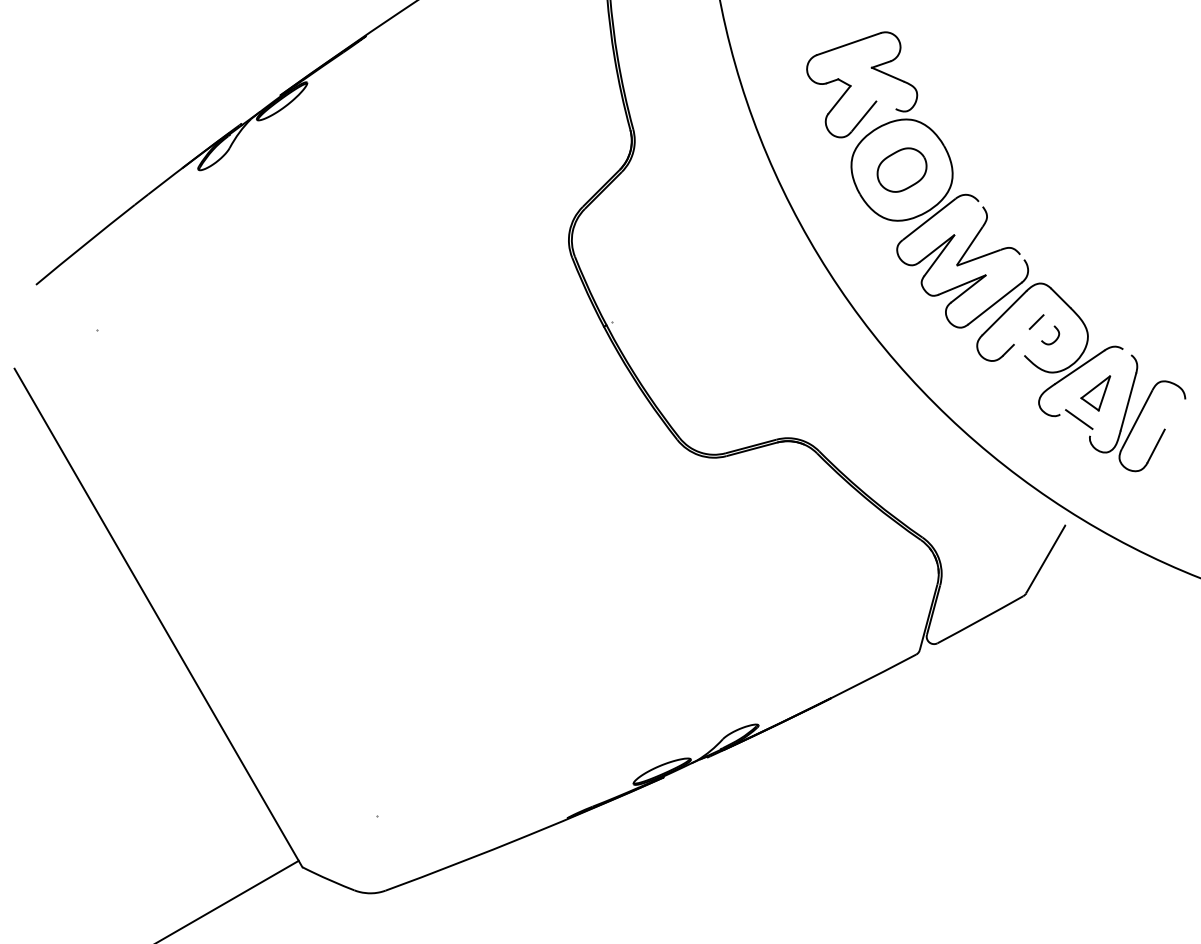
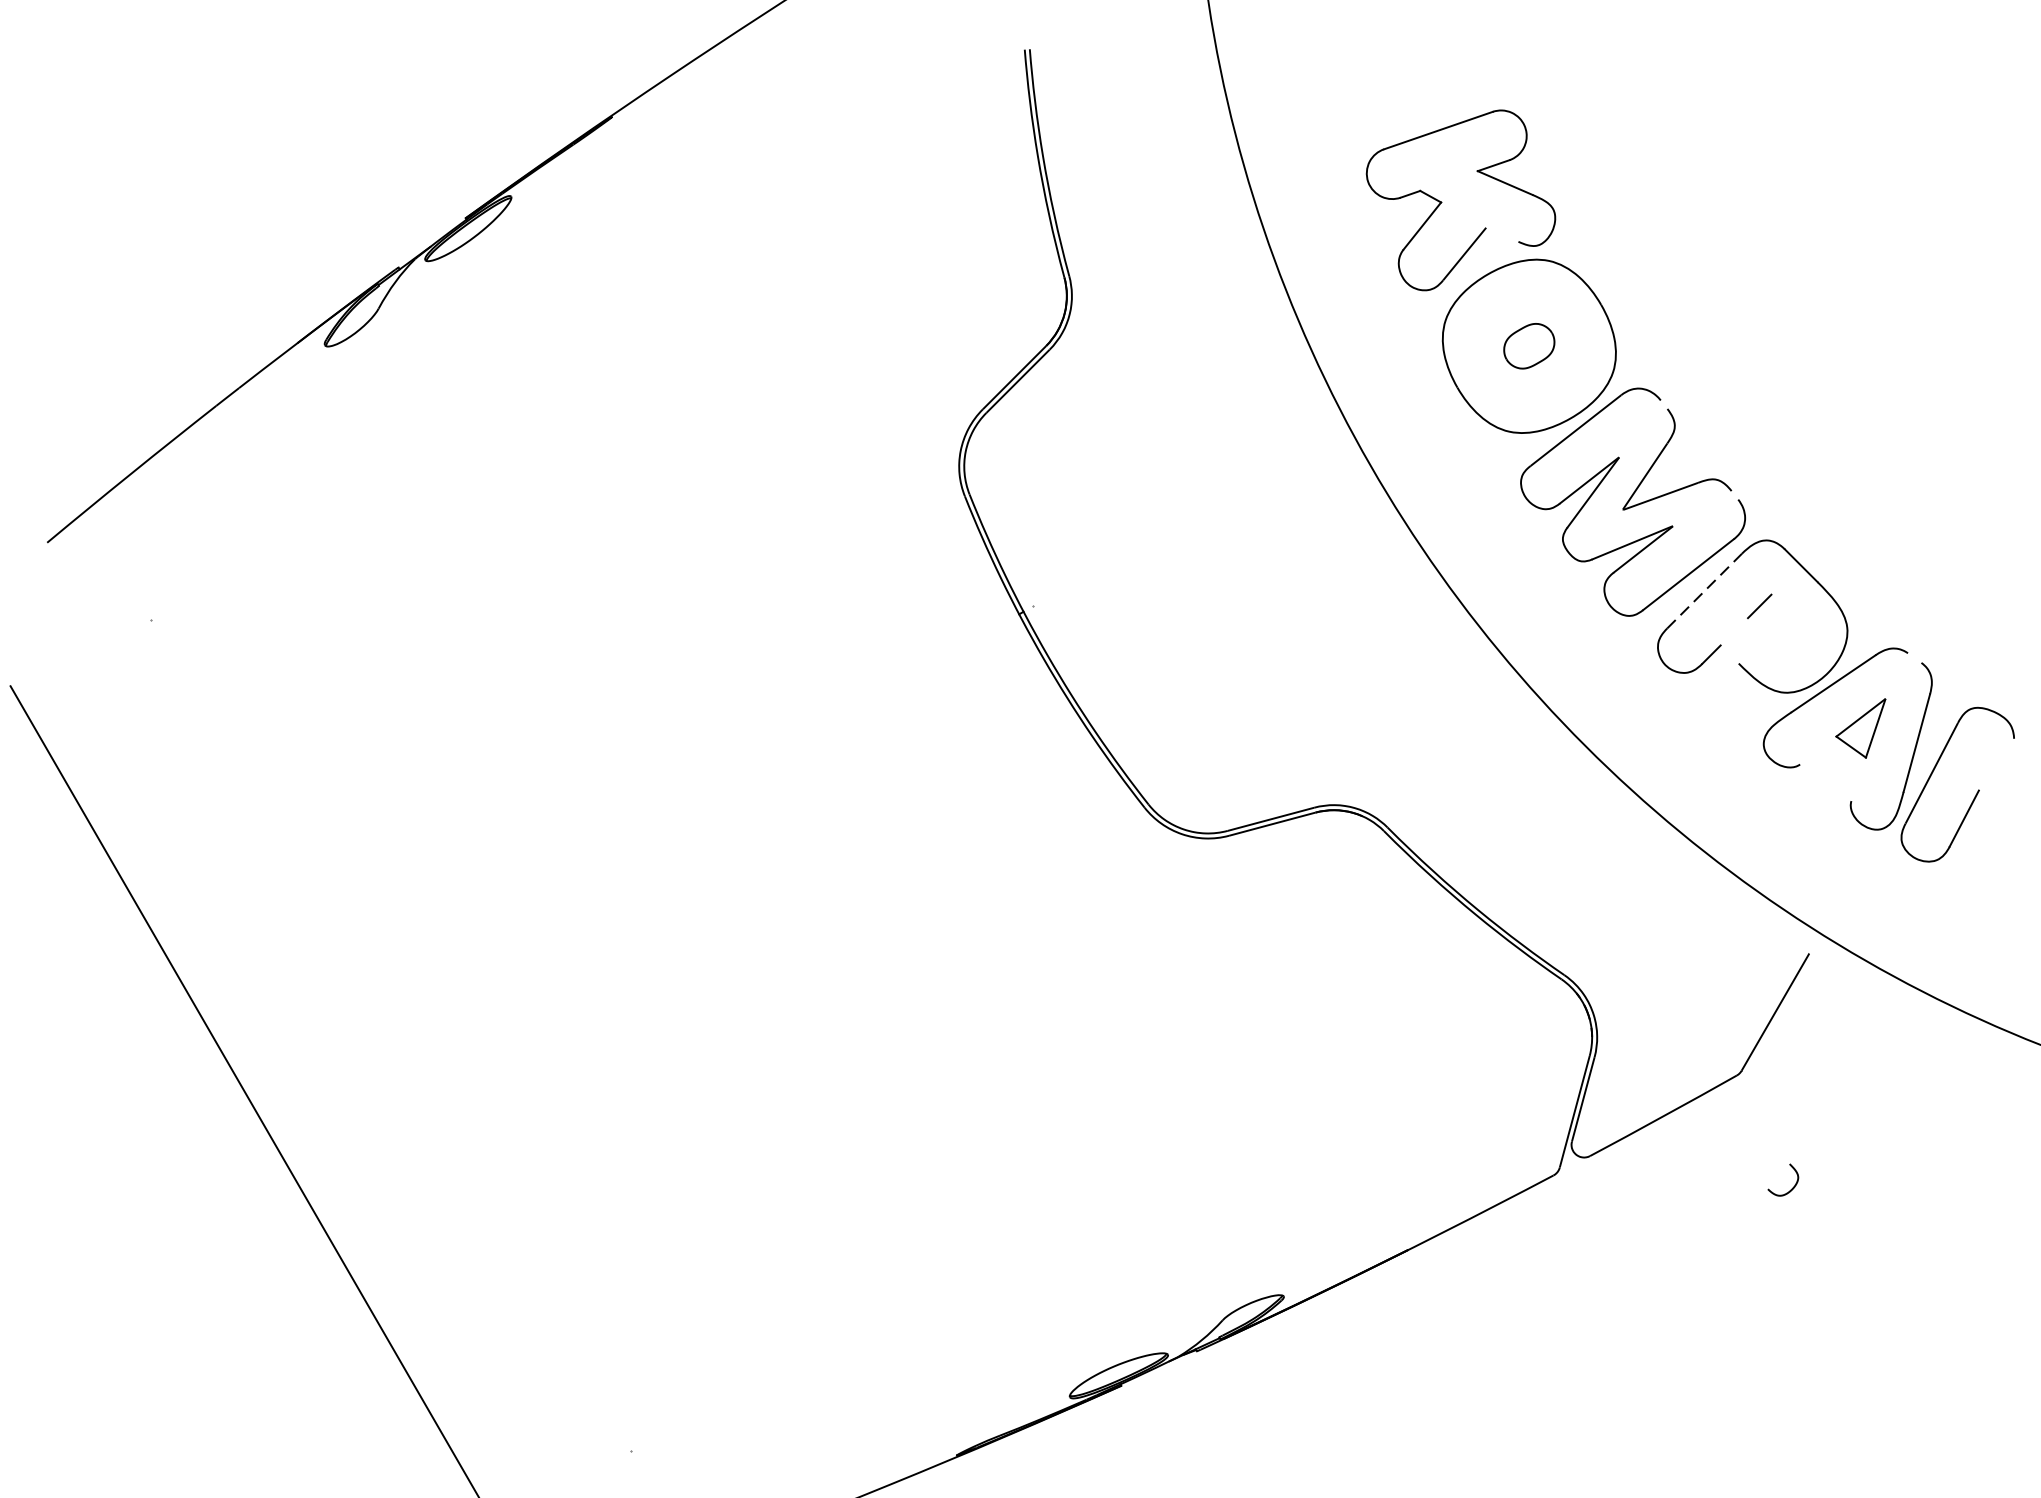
part: (901, 169) -> (1528, 345), size x0.6
line: (1004, 313) -> (1704, 591), solid -> dashed
curve: (1055, 339) -> (1791, 1187), moved
line: (1079, 419) -> (1833, 773), removed

